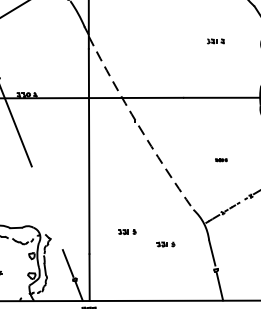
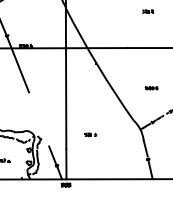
arc: (137, 124) -> (97, 65), dashed -> solid
part: (221, 160) -> (151, 88), size x1.67
part: (165, 243) -> (115, 142), removed

